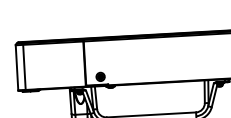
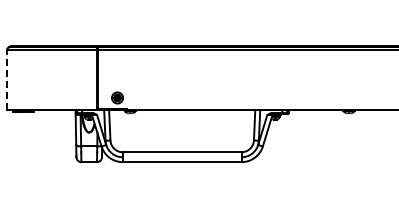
line: (24, 65) -> (17, 77), removed
line: (17, 67) -> (7, 79), solid -> dashed

